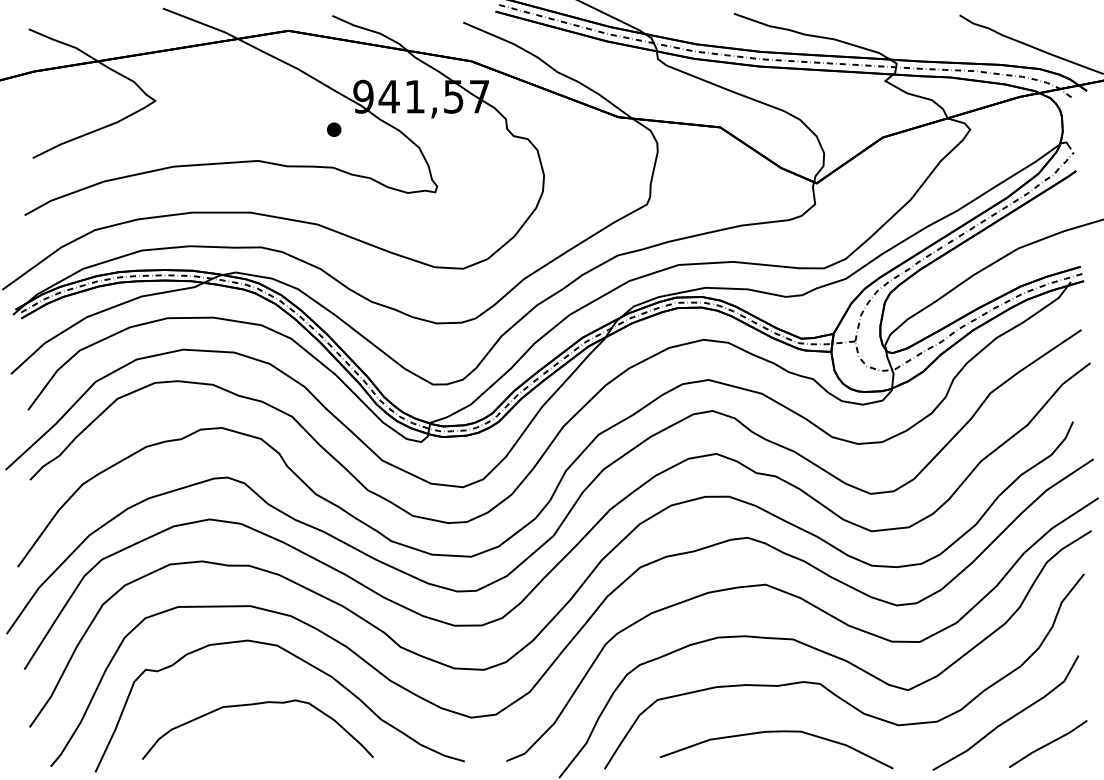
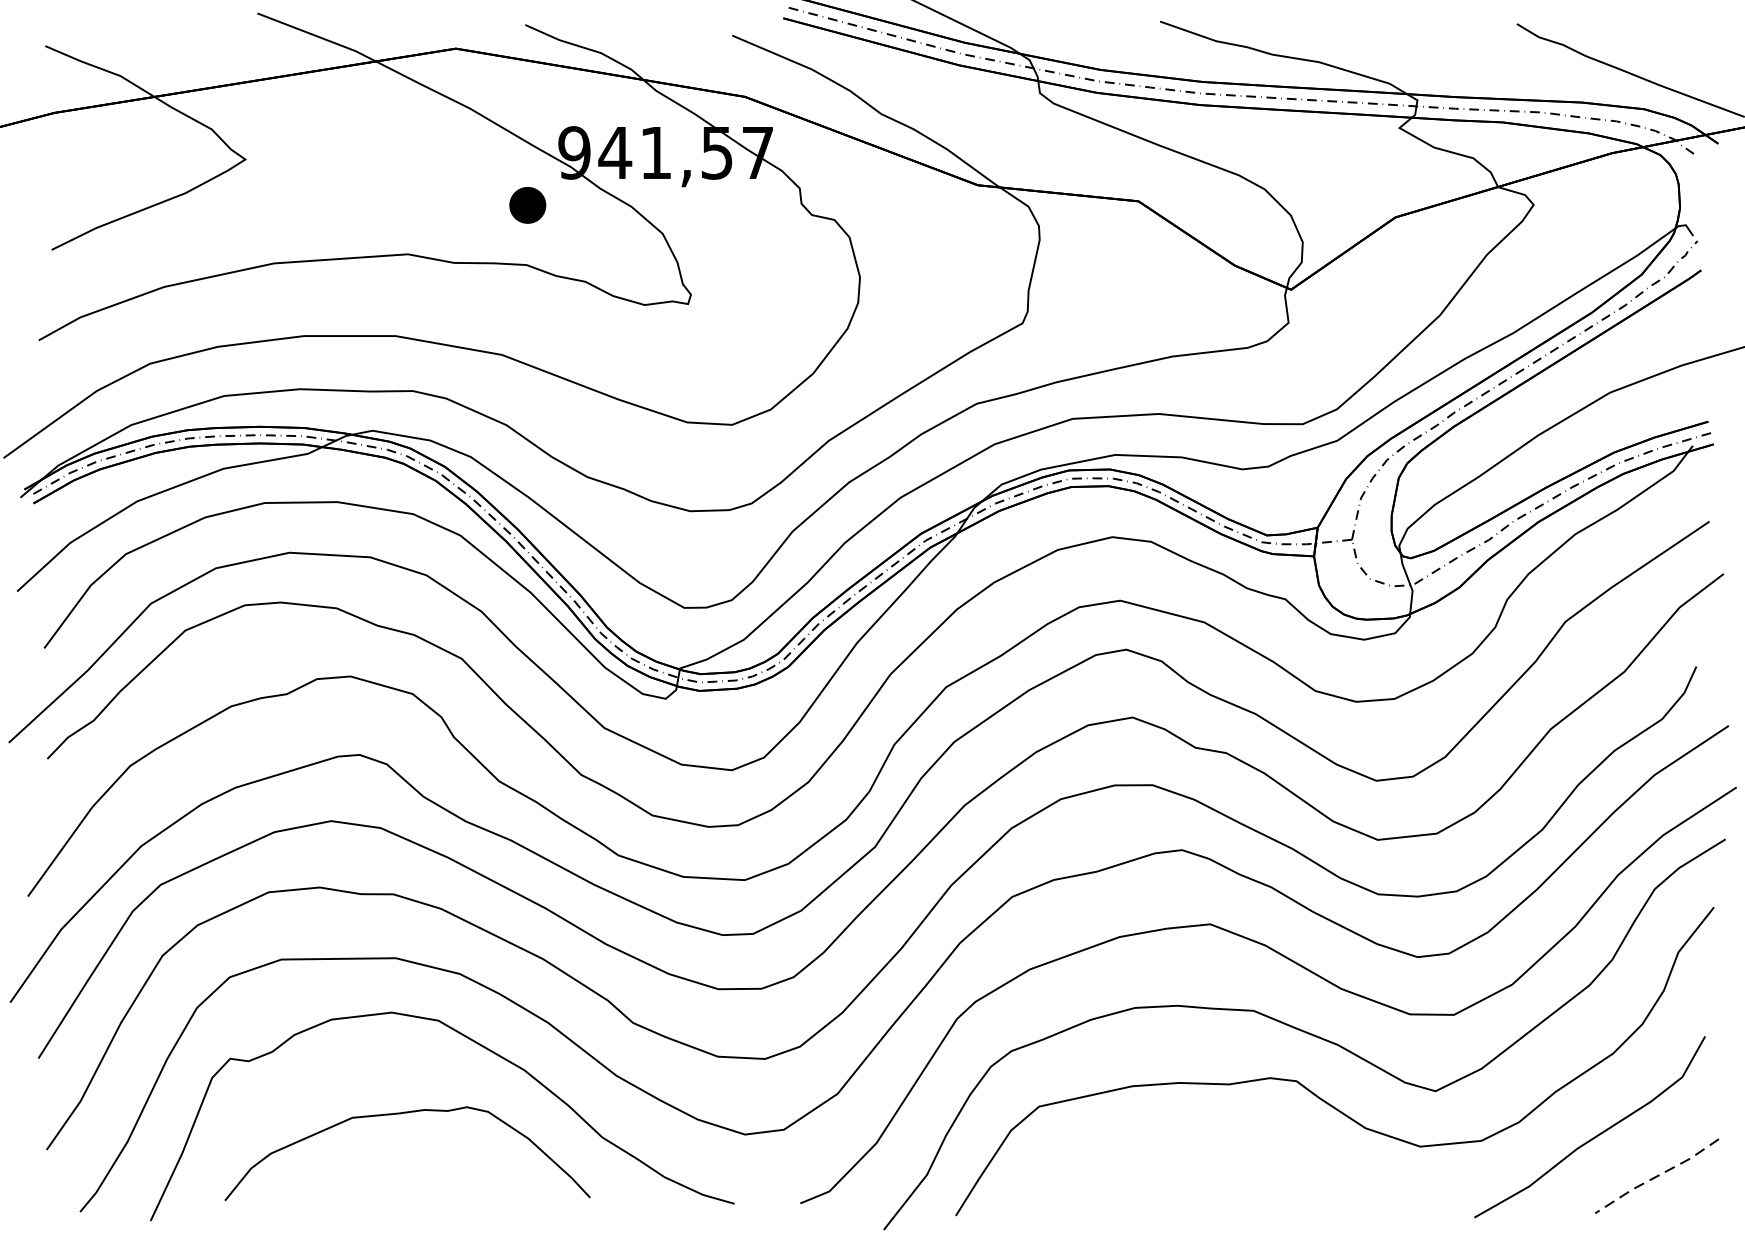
part: (334, 129) -> (528, 204), size x1.6
curve: (776, 732) -> (1227, 1157), removed
line: (1048, 744) -> (1657, 1176), solid -> dashed

